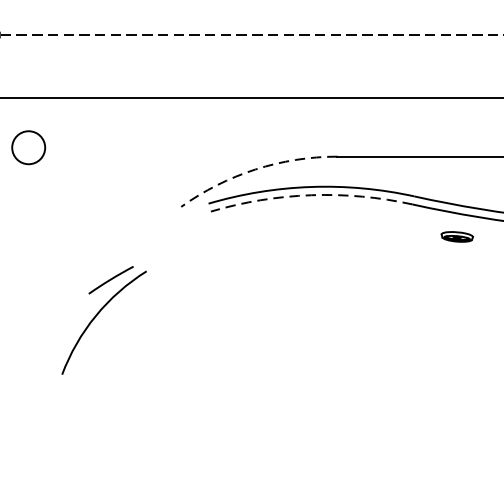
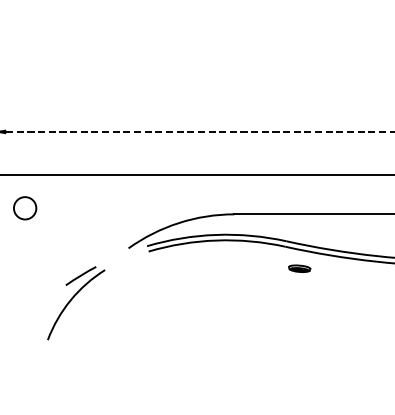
arc: (254, 170) -> (178, 223), dashed -> solid
arc: (310, 195) -> (216, 240), dashed -> solid
part: (457, 236) -> (299, 268), moved
part: (104, 320) -> (76, 303), moved

